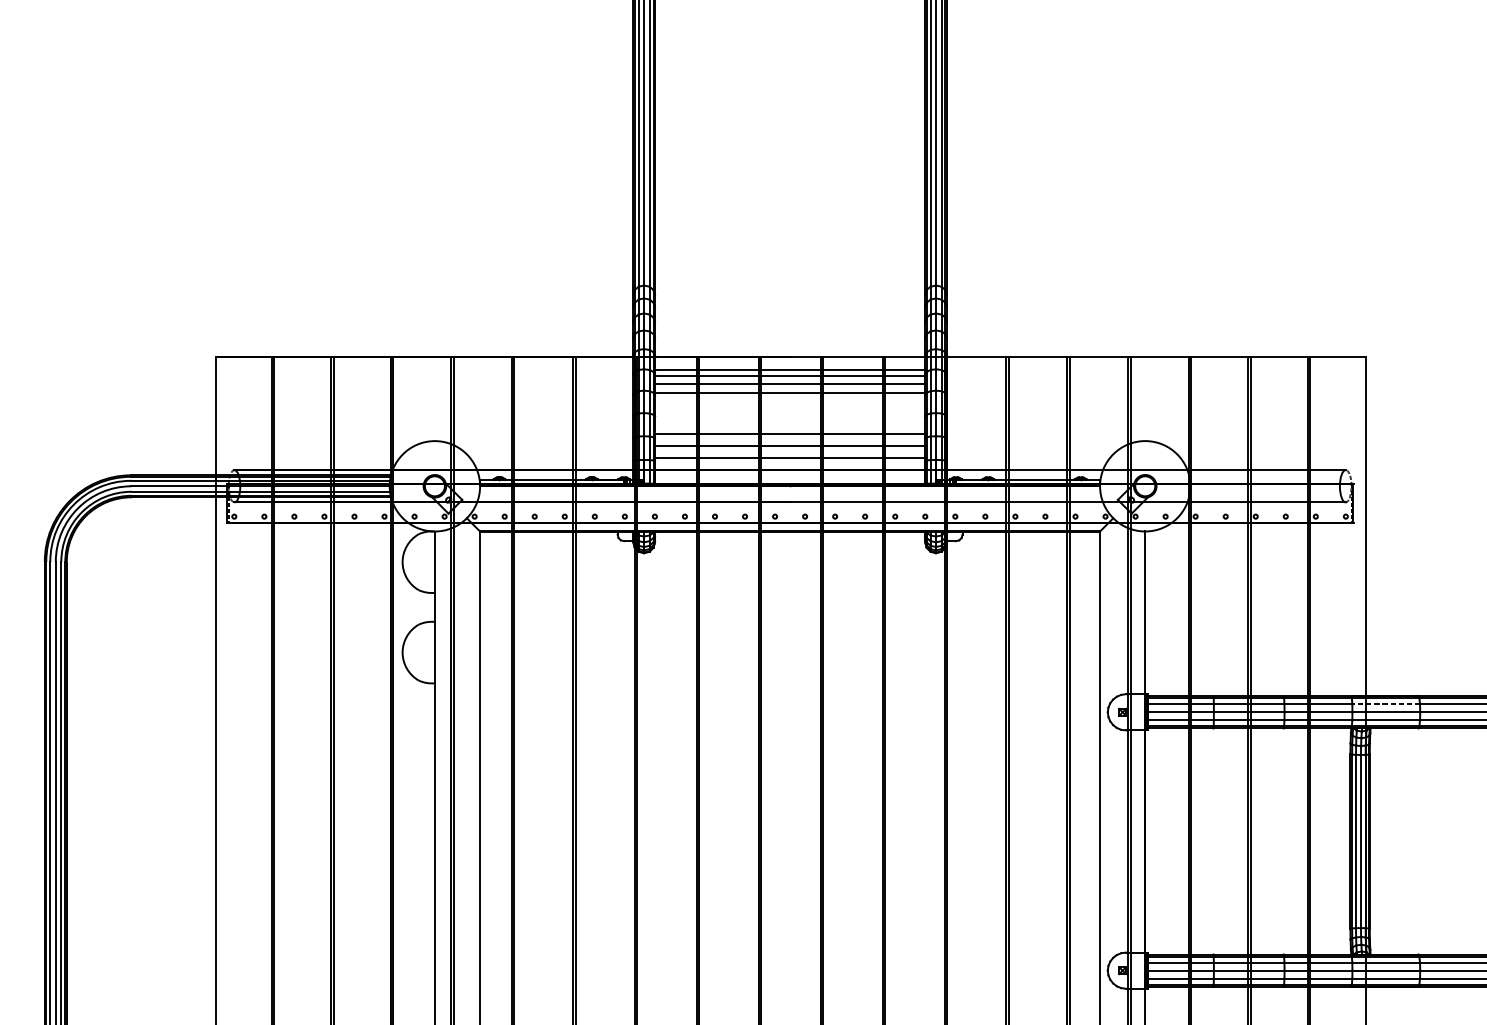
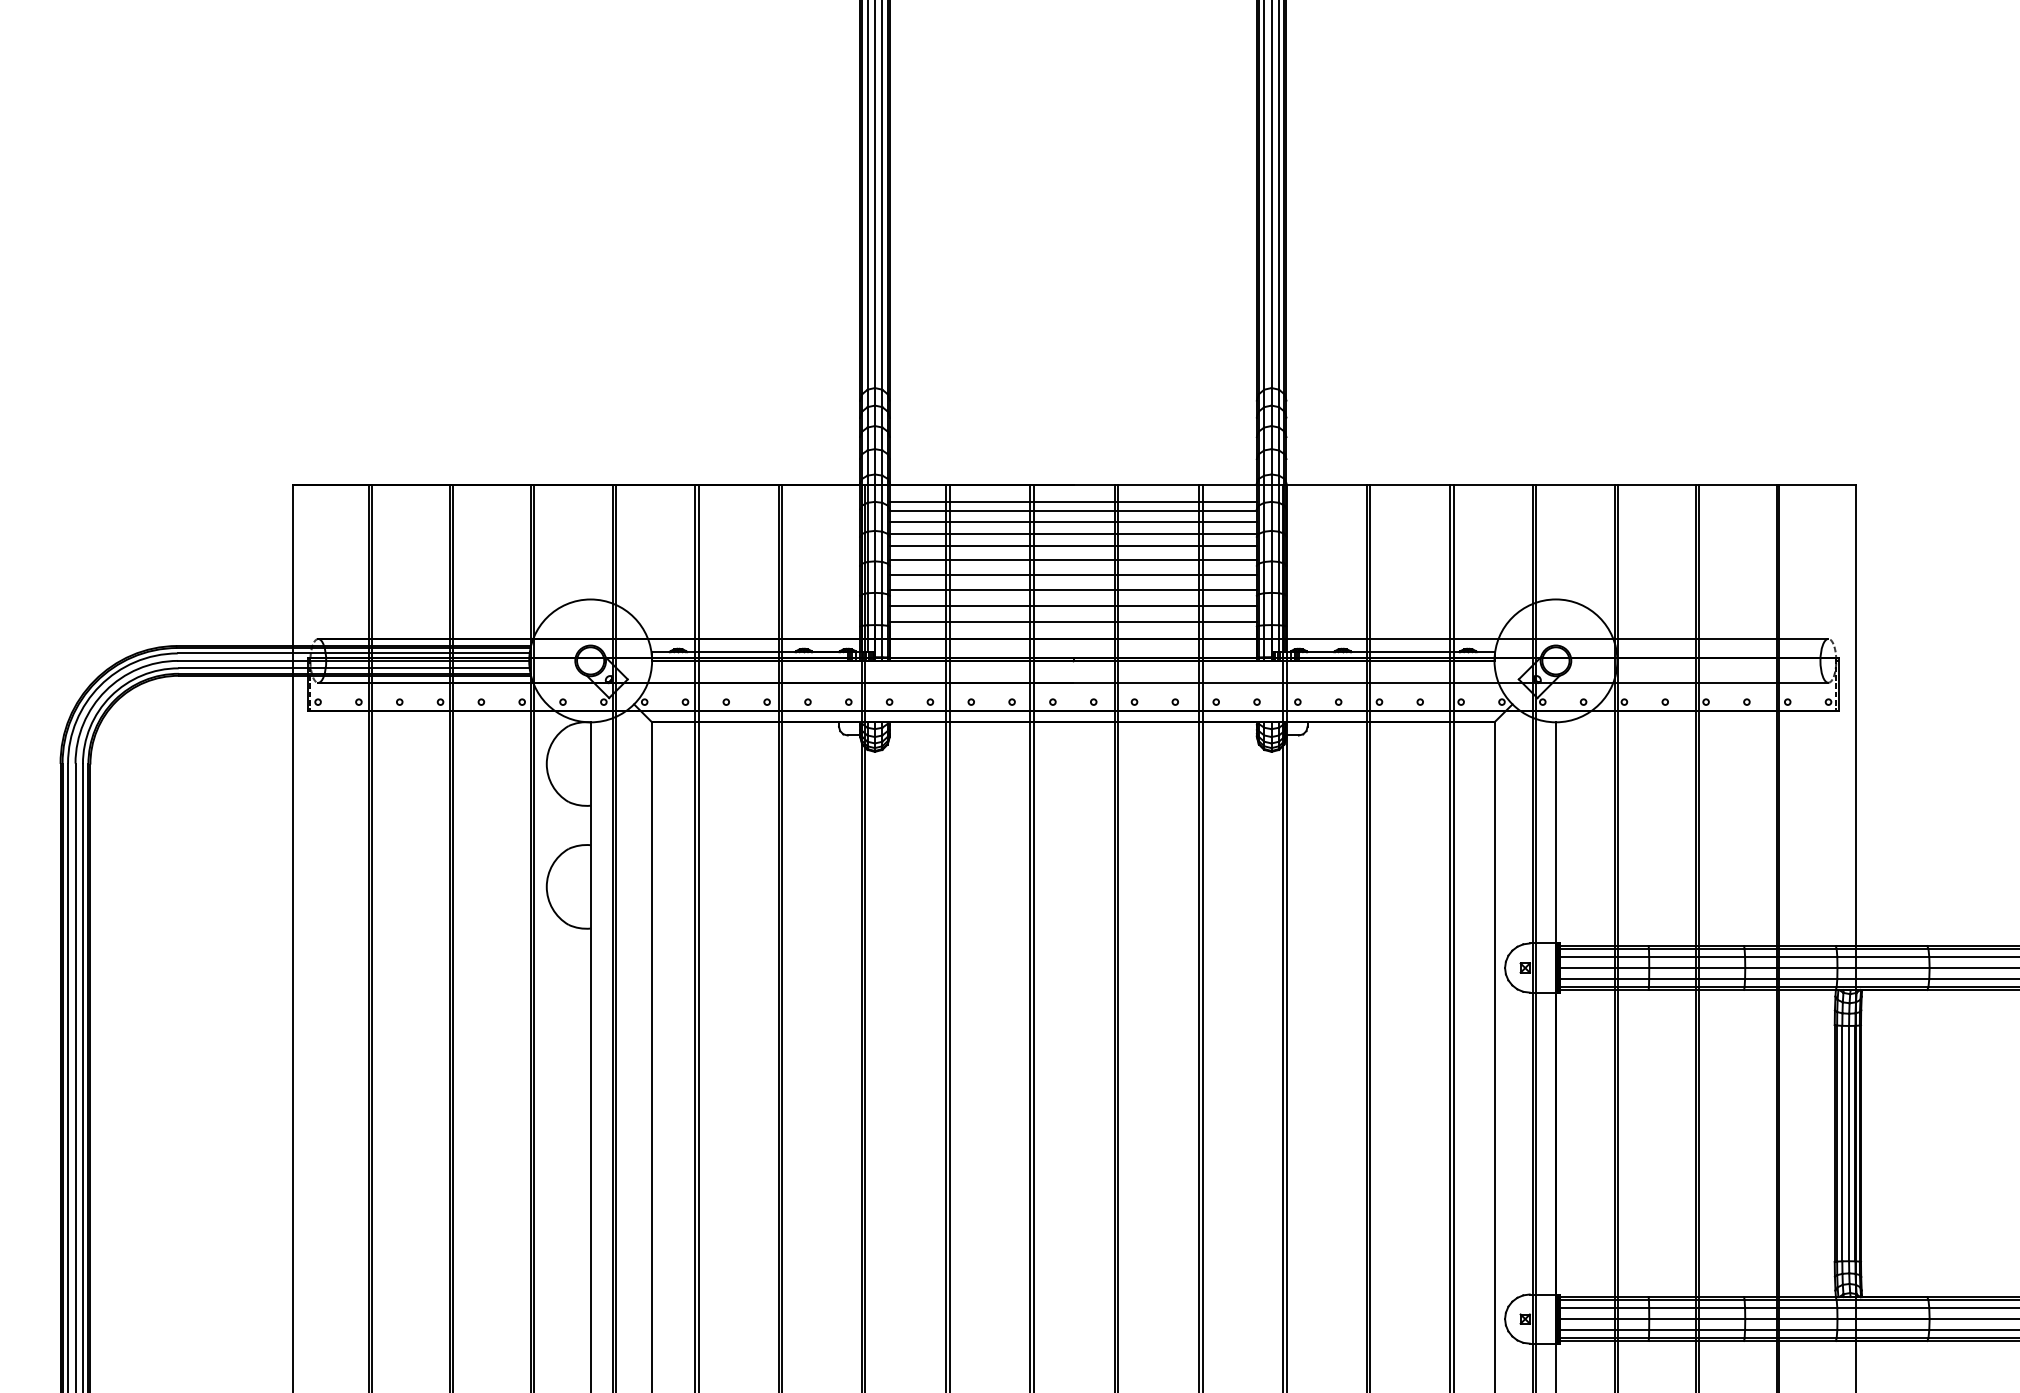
line: (789, 402) -> (1072, 546), added
line: (789, 412) -> (1072, 560), added
line: (789, 422) -> (1072, 574), added
line: (1386, 704) -> (1883, 957), dashed -> solid

